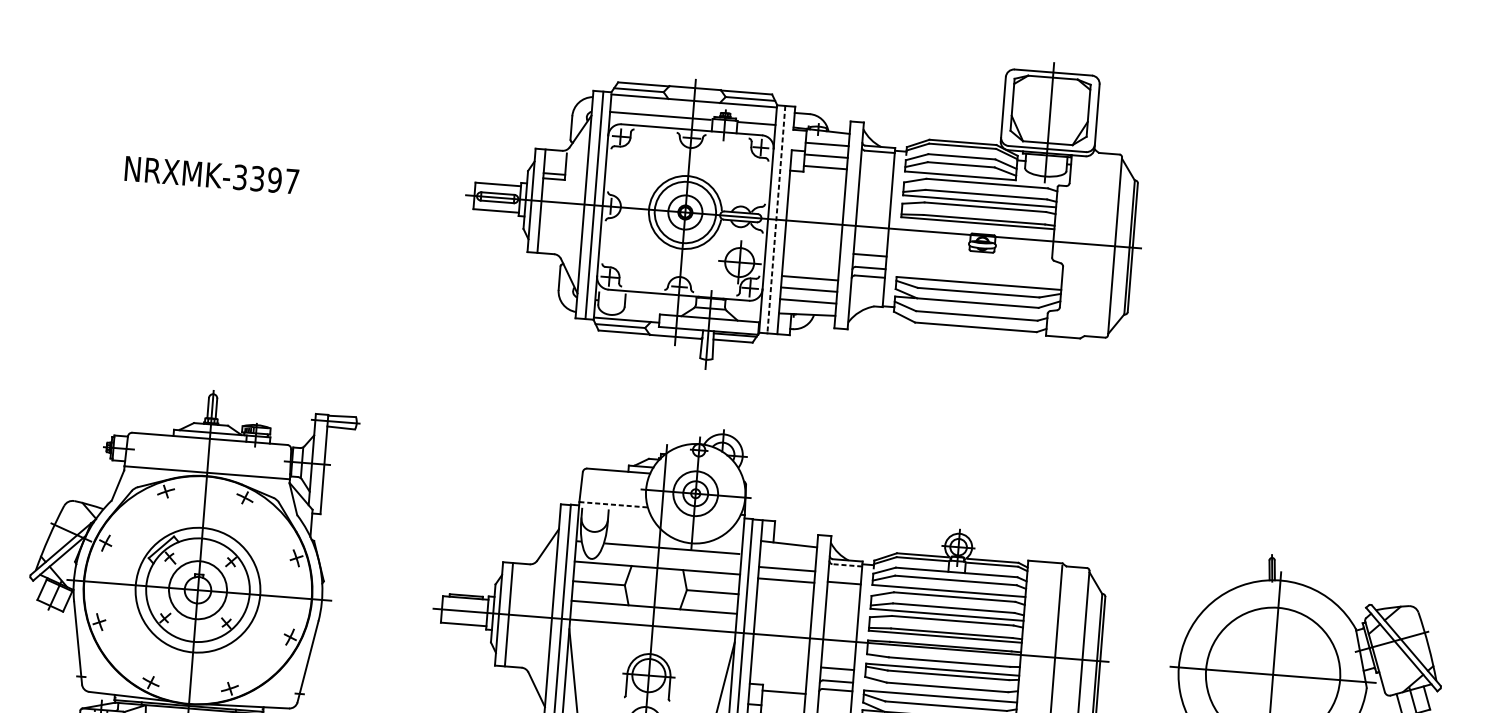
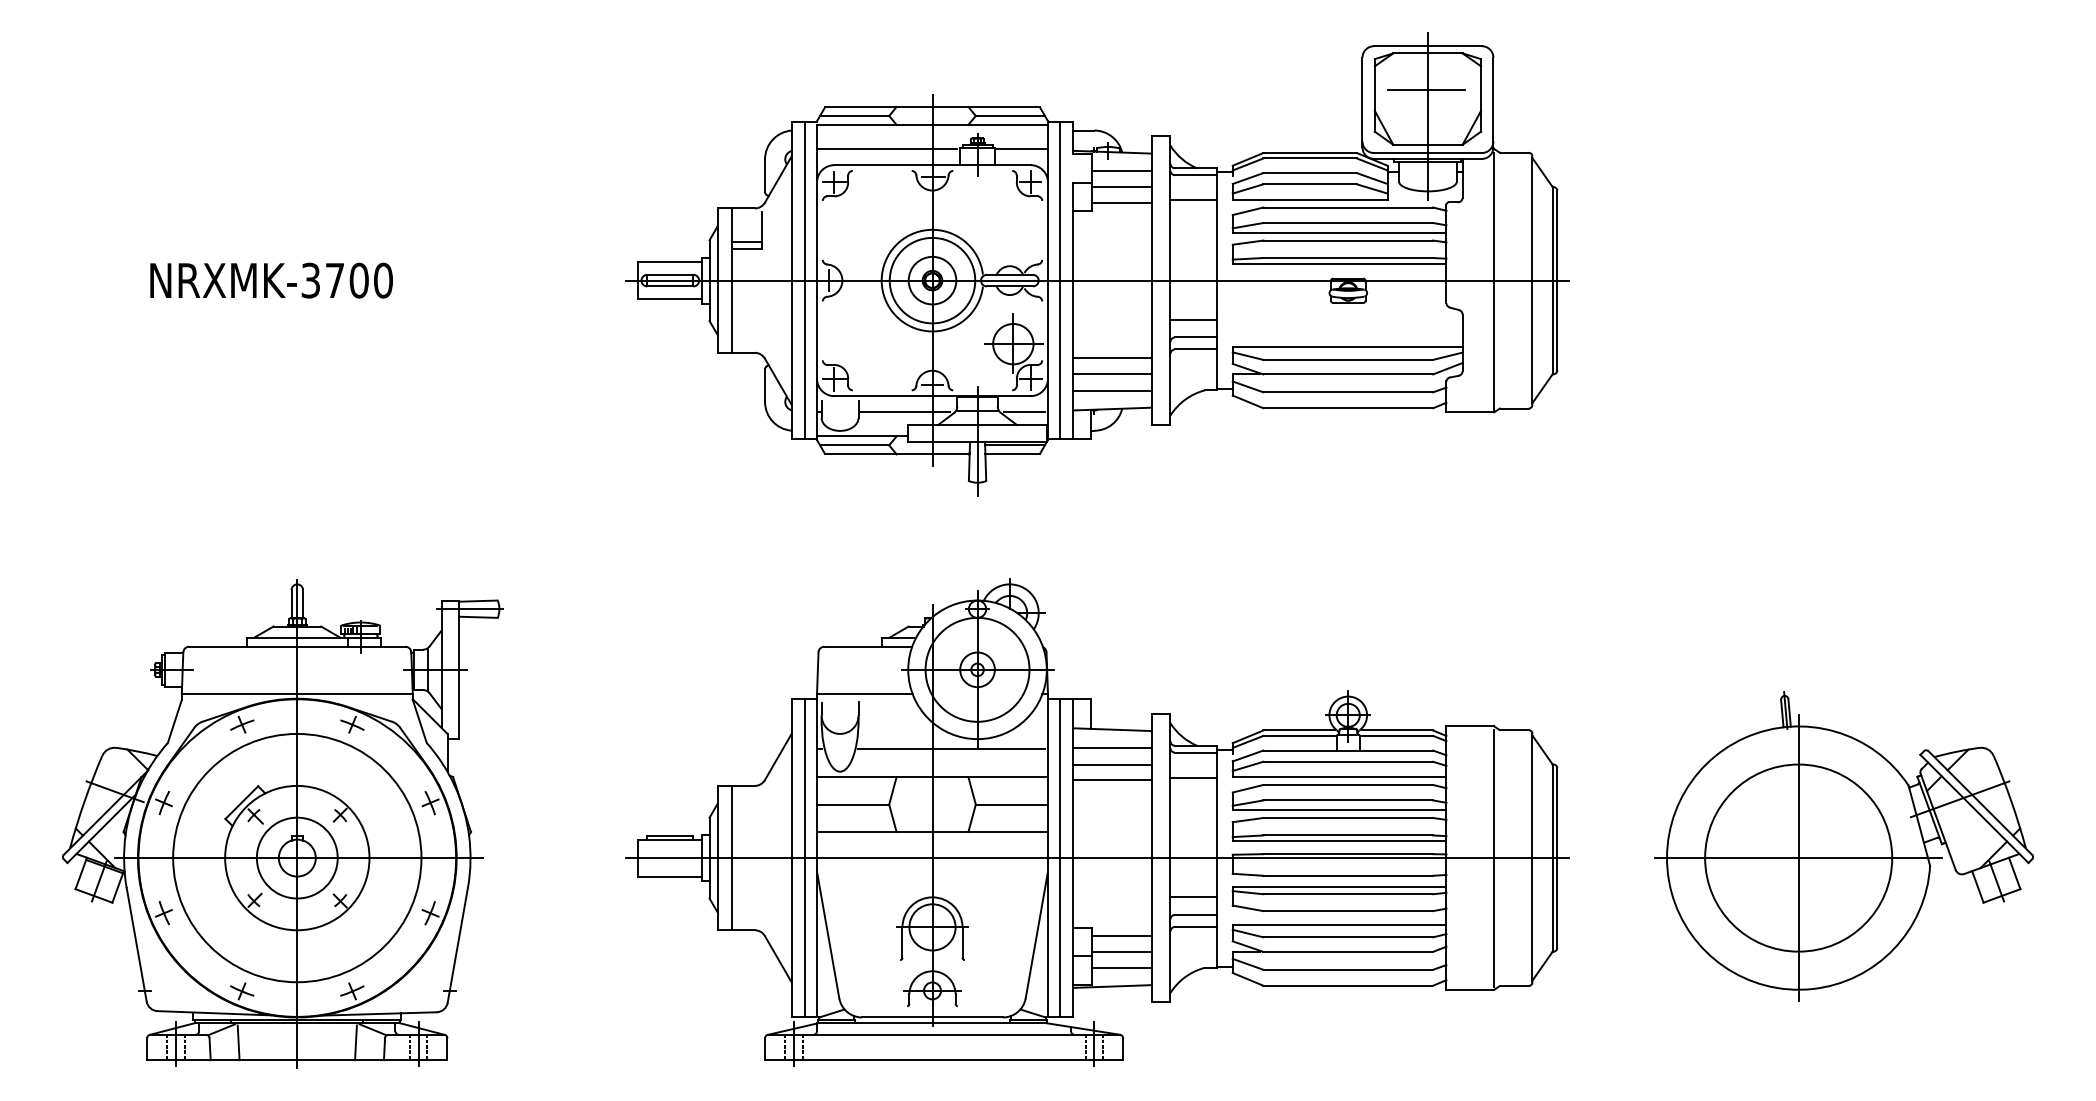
line: (1049, 103) -> (1426, 89), added
line: (876, 169) -> (1193, 200), added
text: (275, 180) -> (359, 280), NRXMK-3397 -> NRXMK-3700
line: (776, 219) -> (1059, 280), dashed -> solid
line: (1087, 244) -> (1494, 281), added
line: (658, 304) -> (905, 411), added
line: (743, 311) -> (1023, 411), added
circle: (695, 493) -> (977, 669), size x1.67
line: (613, 505) -> (864, 694), dashed -> solid
line: (787, 557) -> (1112, 748), added
line: (847, 565) -> (1195, 752), dashed -> solid
circle: (198, 589) -> (297, 857), size x1.43
line: (782, 703) -> (1121, 951), added

